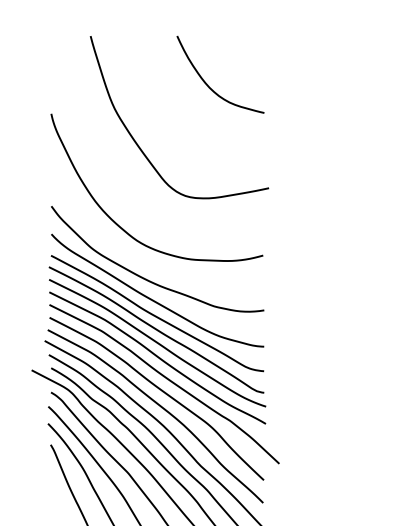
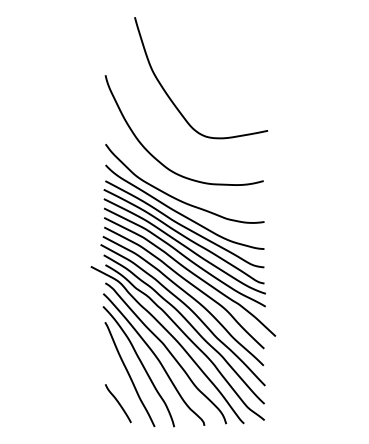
curve: (208, 83) -> (222, 52), removed

